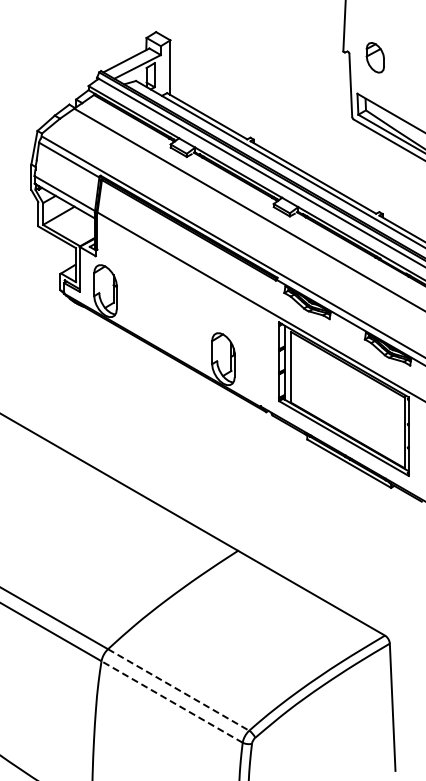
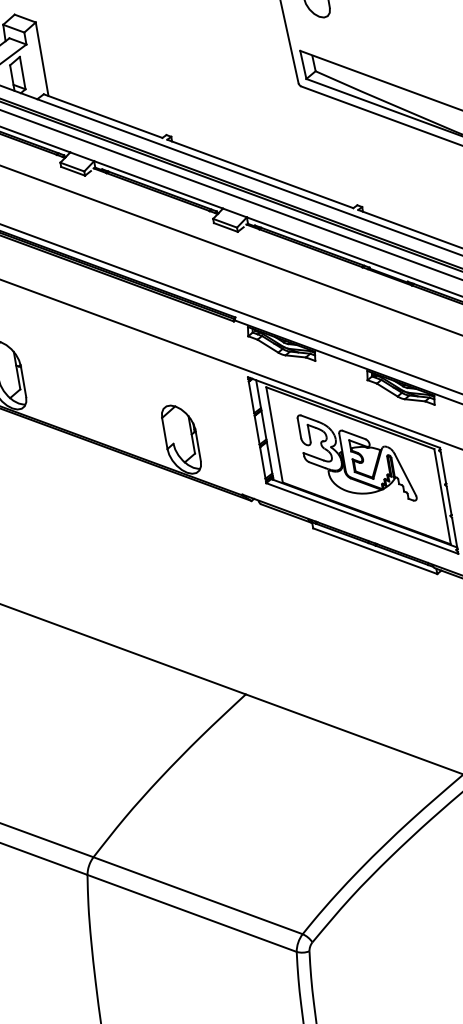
part: (347, 394) -> (356, 458), added
line: (178, 689) -> (197, 895), dashed -> solid
line: (172, 701) -> (192, 912), dashed -> solid

